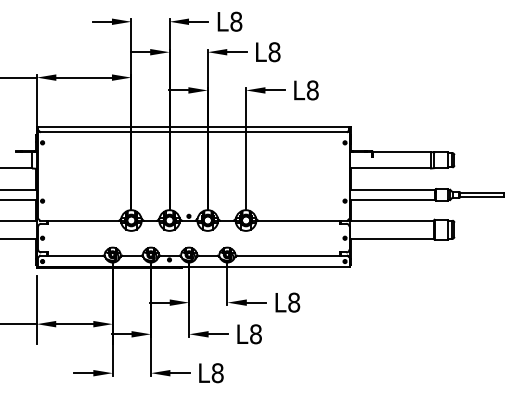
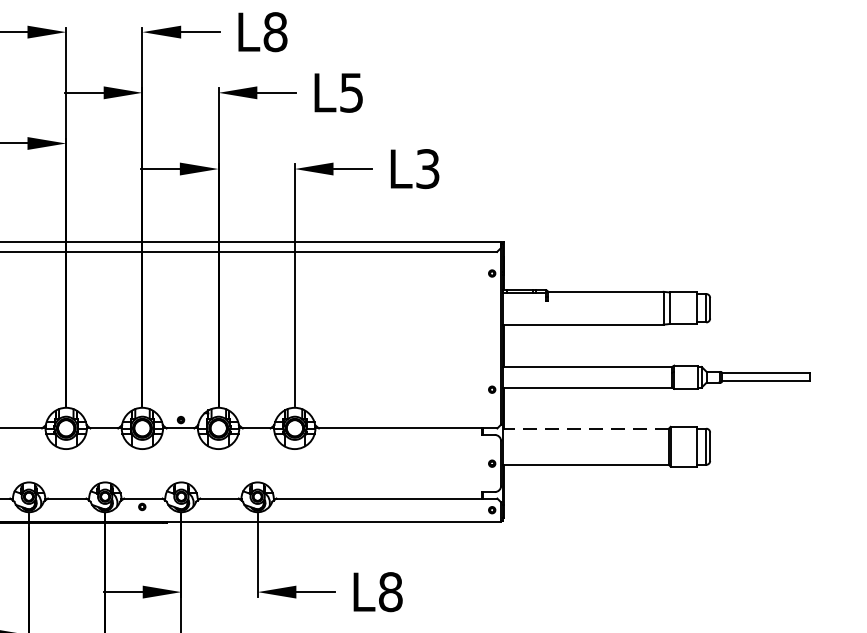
text: (274, 52) -> (351, 93), L8 -> L5
text: (312, 90) -> (427, 169), L8 -> L3
line: (391, 220) -> (584, 428), solid -> dashed

